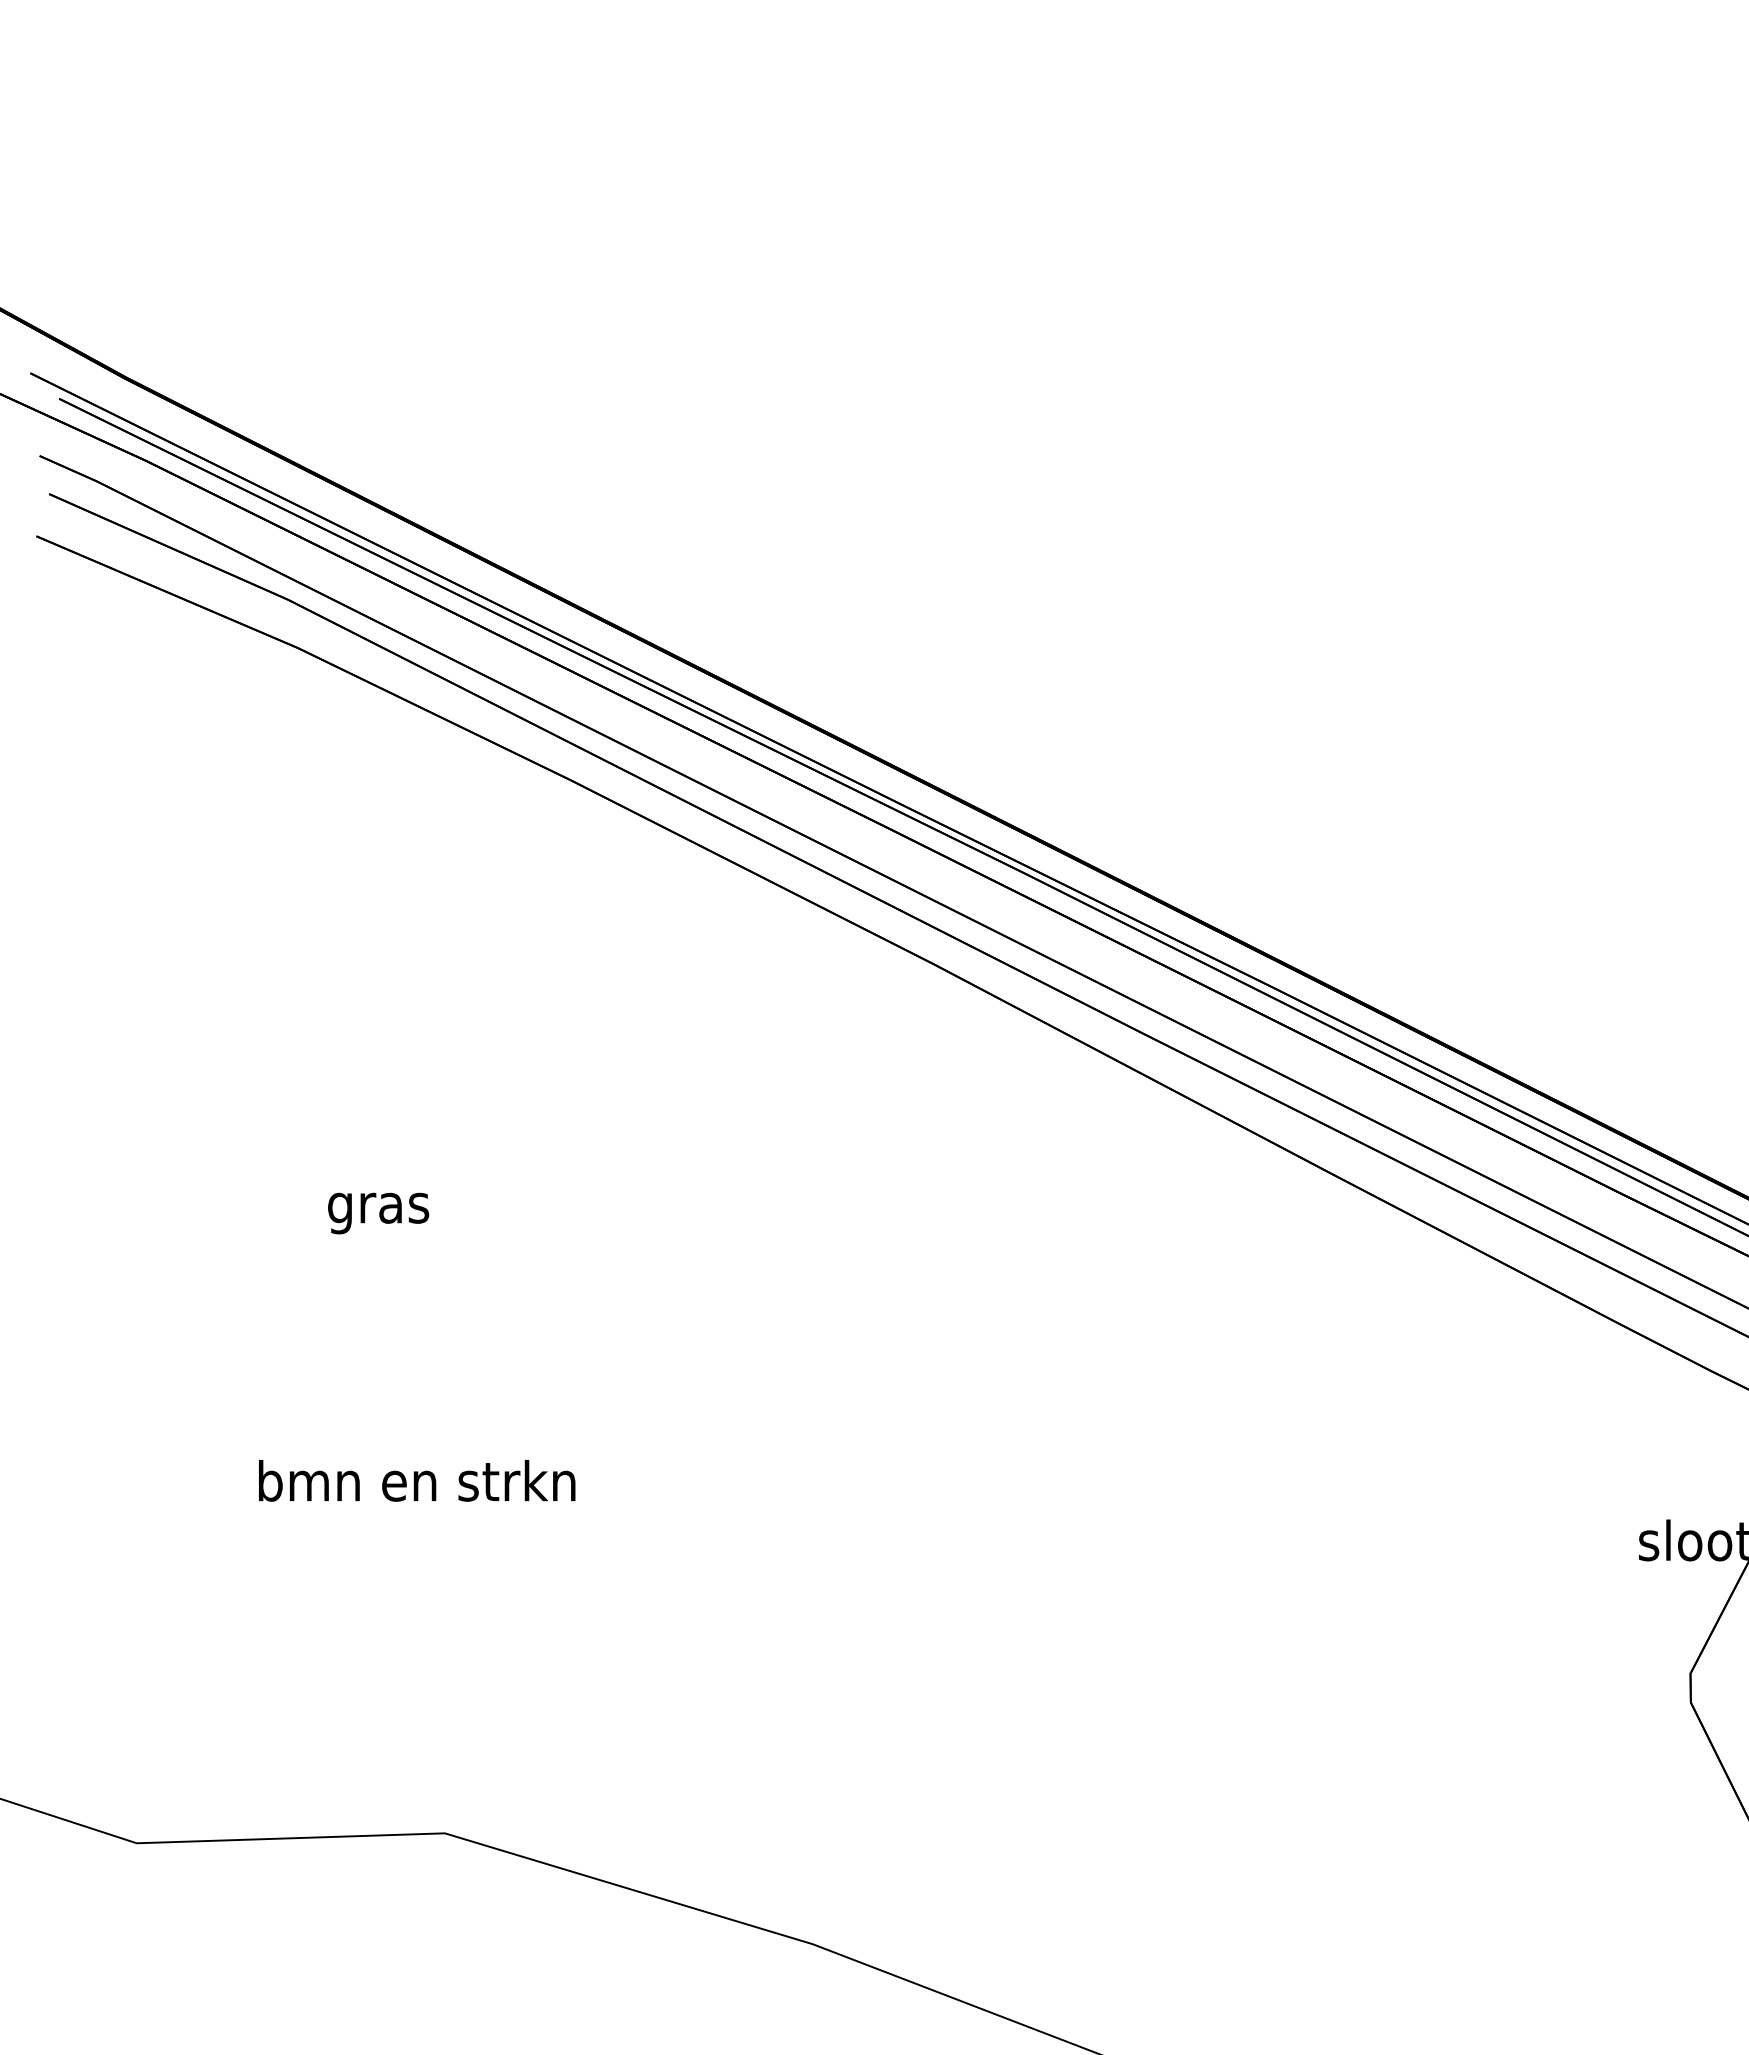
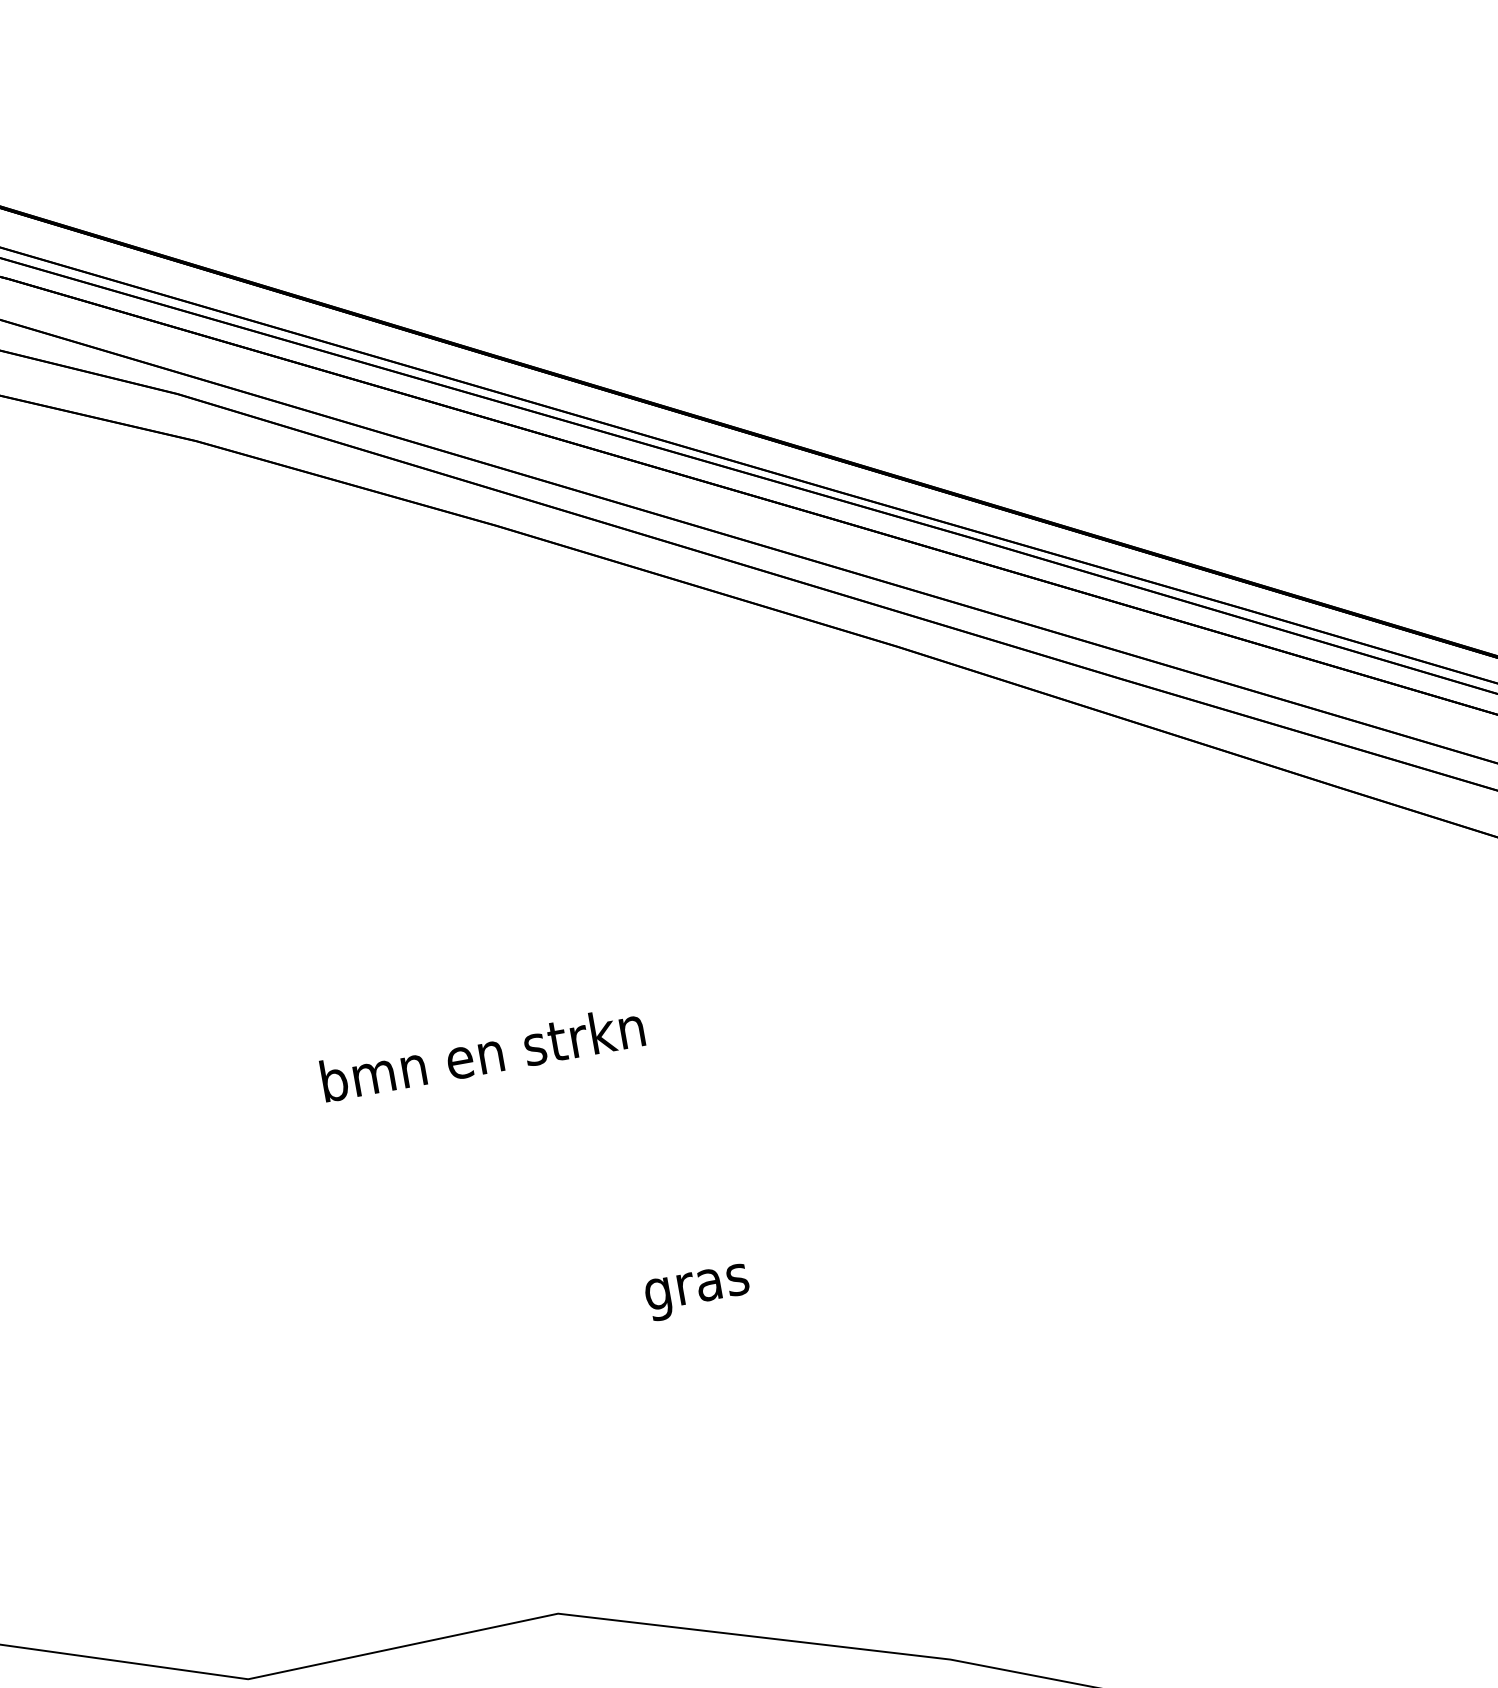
text: (378, 1213) -> (697, 1292), moved
text: (417, 1480) -> (482, 1053), moved

